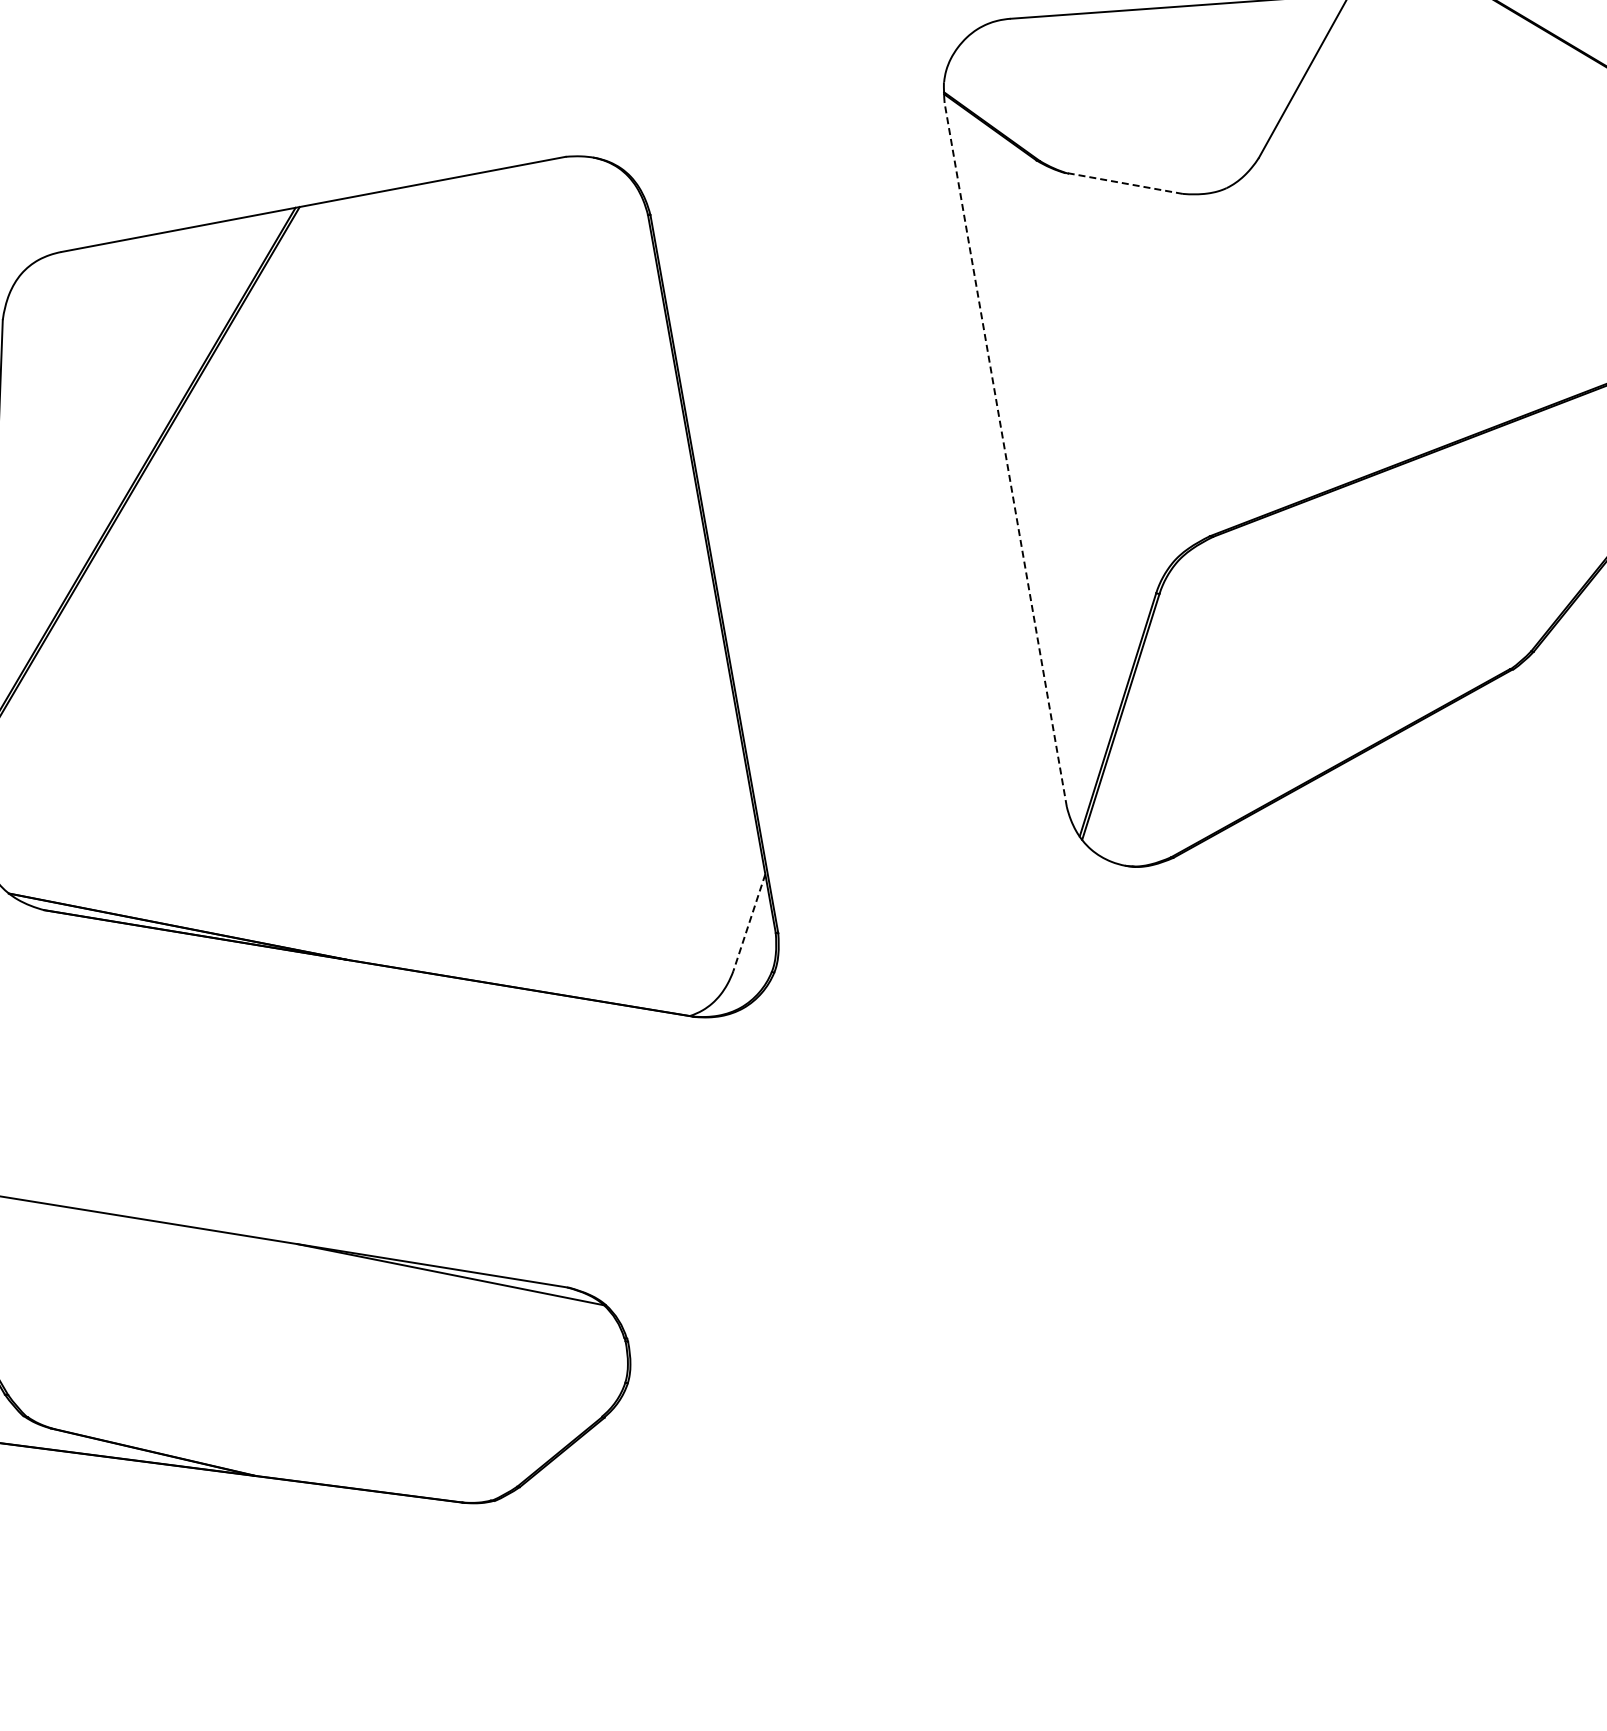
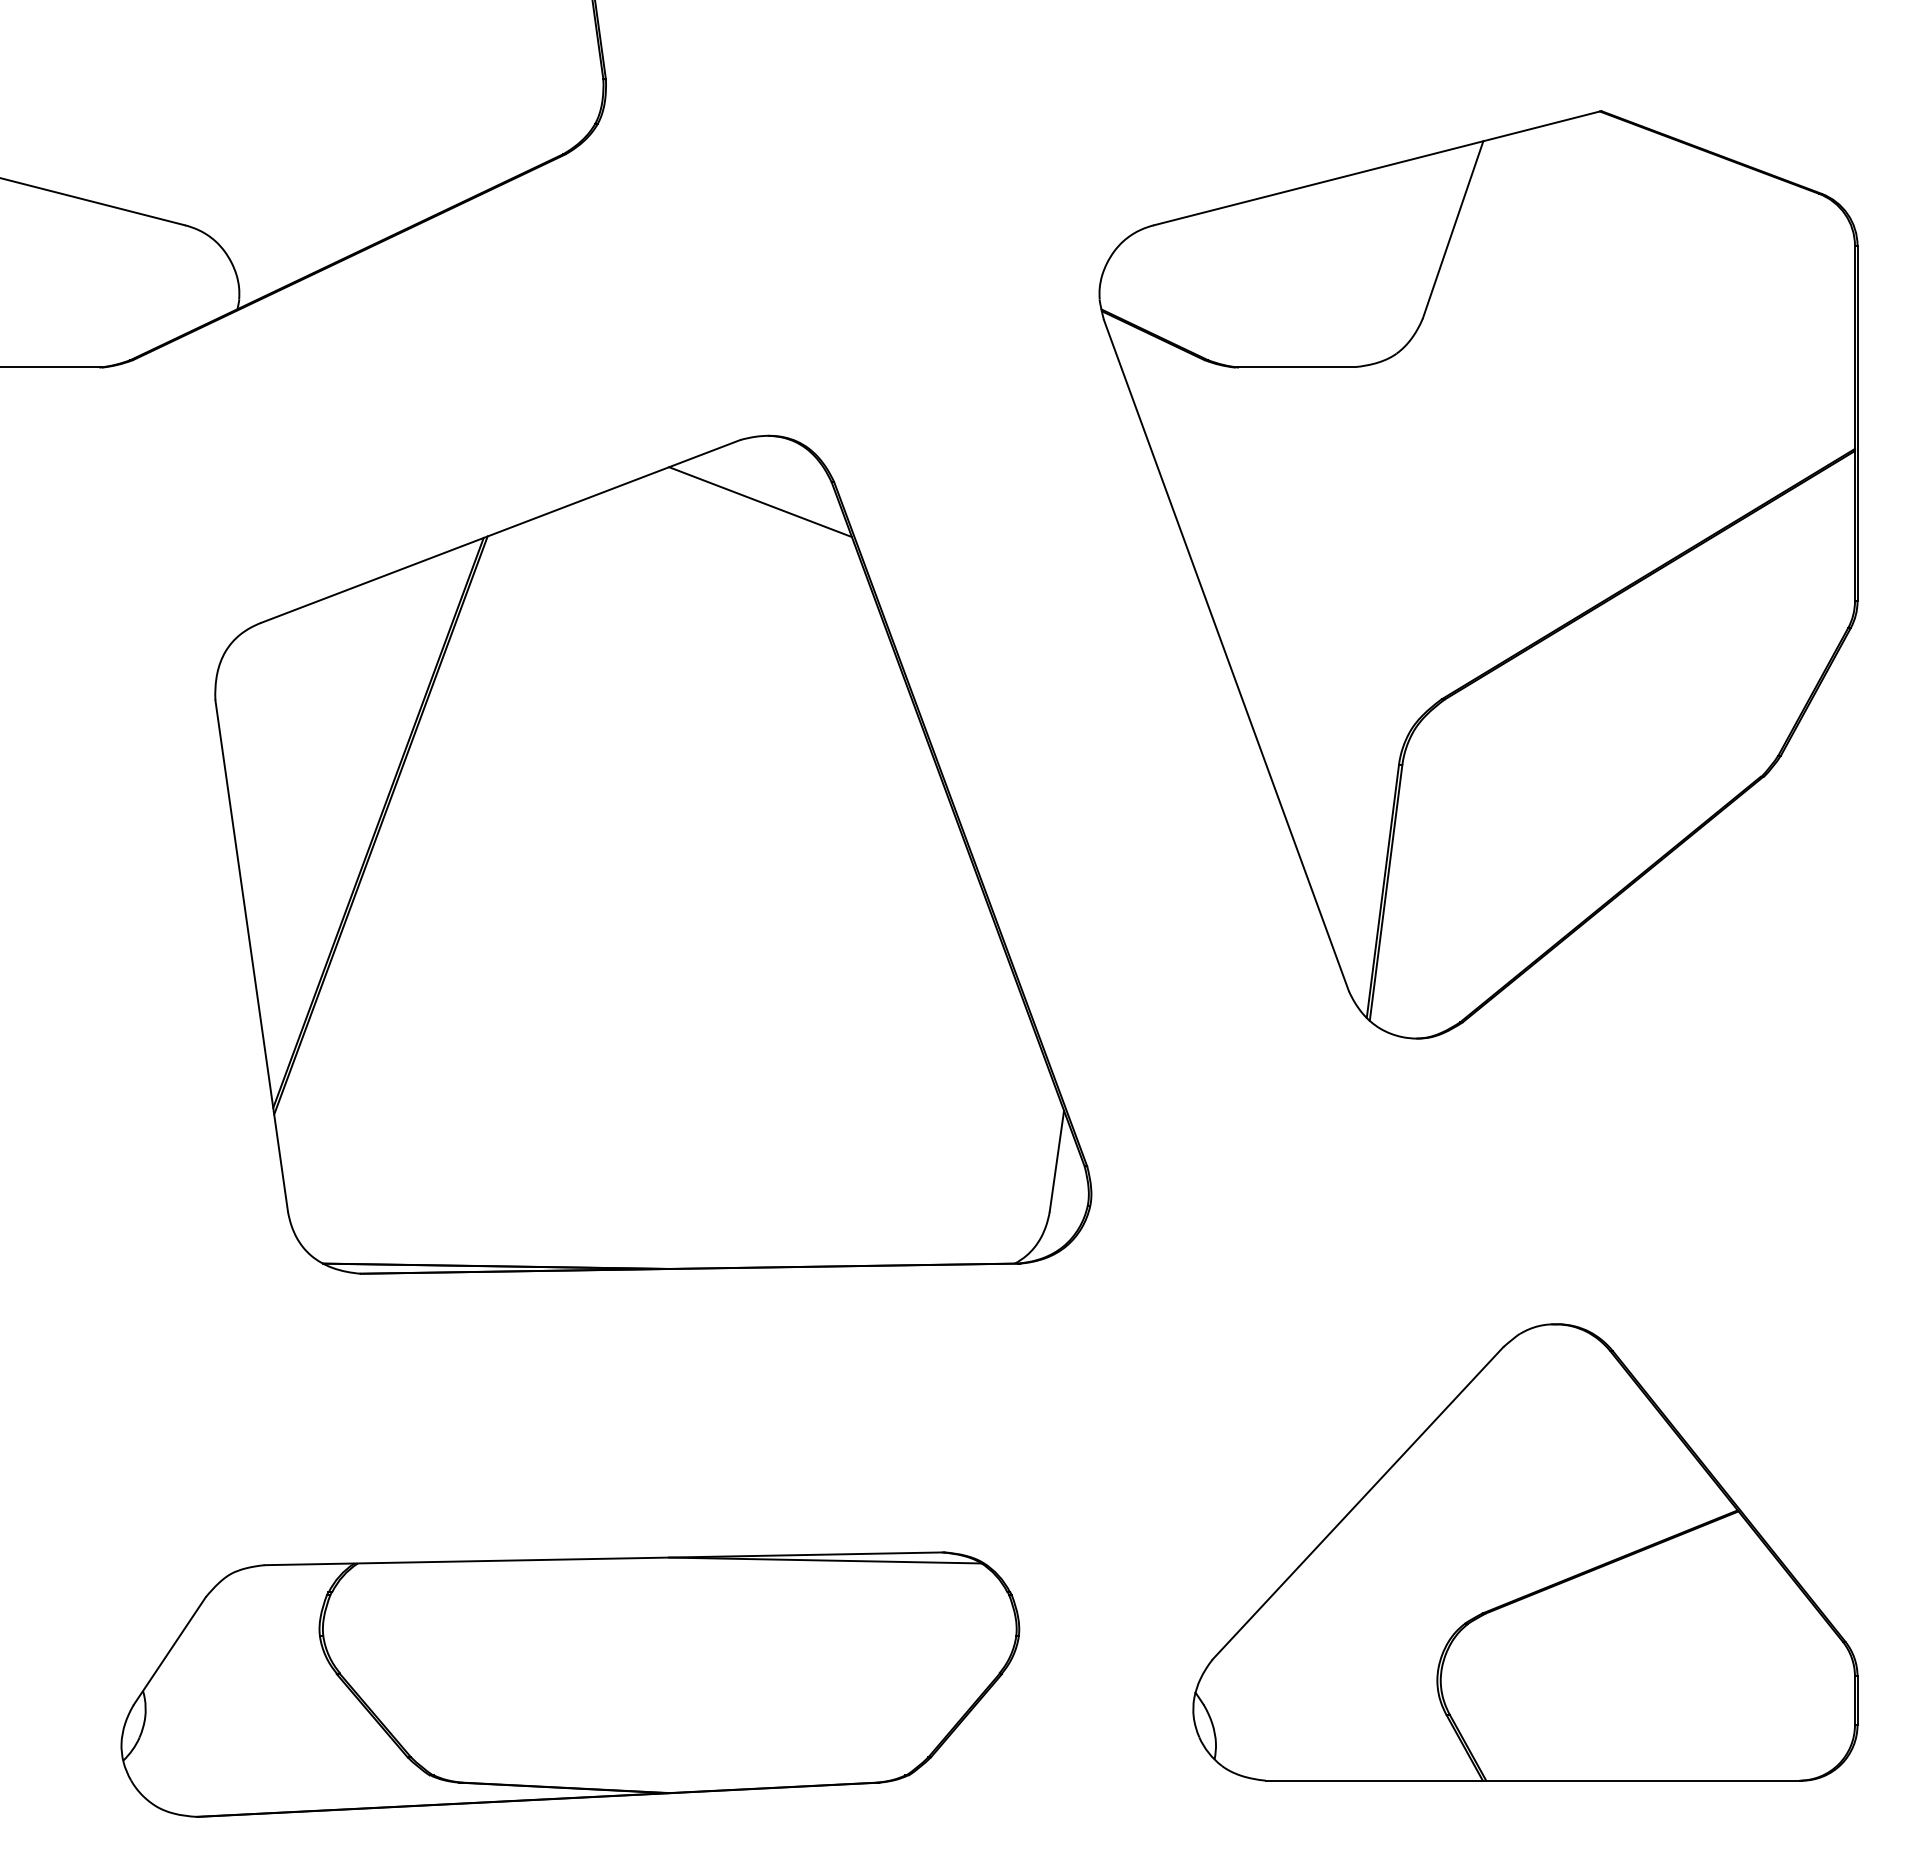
line: (1123, 183) -> (1294, 367), dashed -> solid
line: (574, 221) -> (760, 502), added
line: (1005, 455) -> (1226, 655), dashed -> solid
line: (748, 922) -> (1056, 1161), dashed -> solid
part: (1141, 1390) -> (1525, 1552), added

